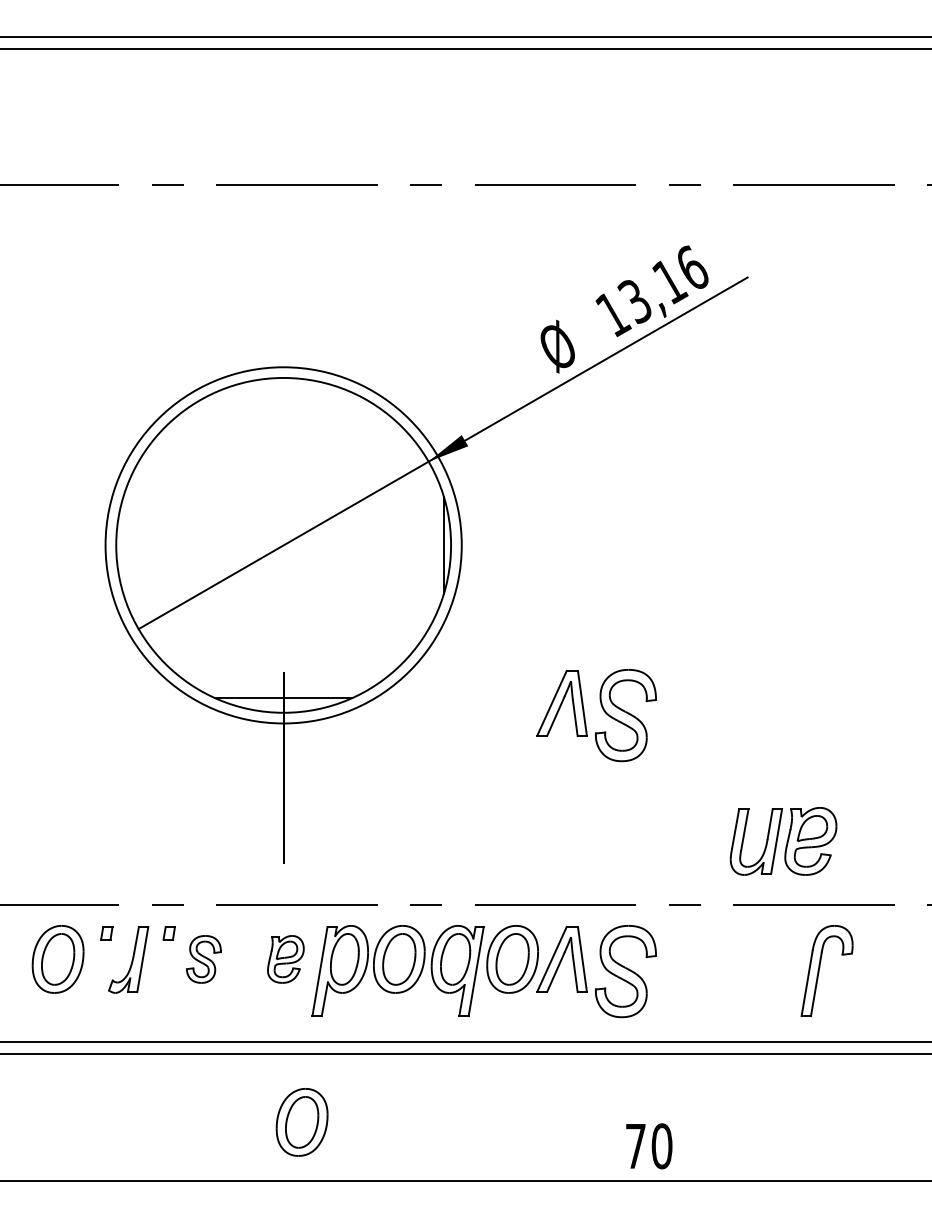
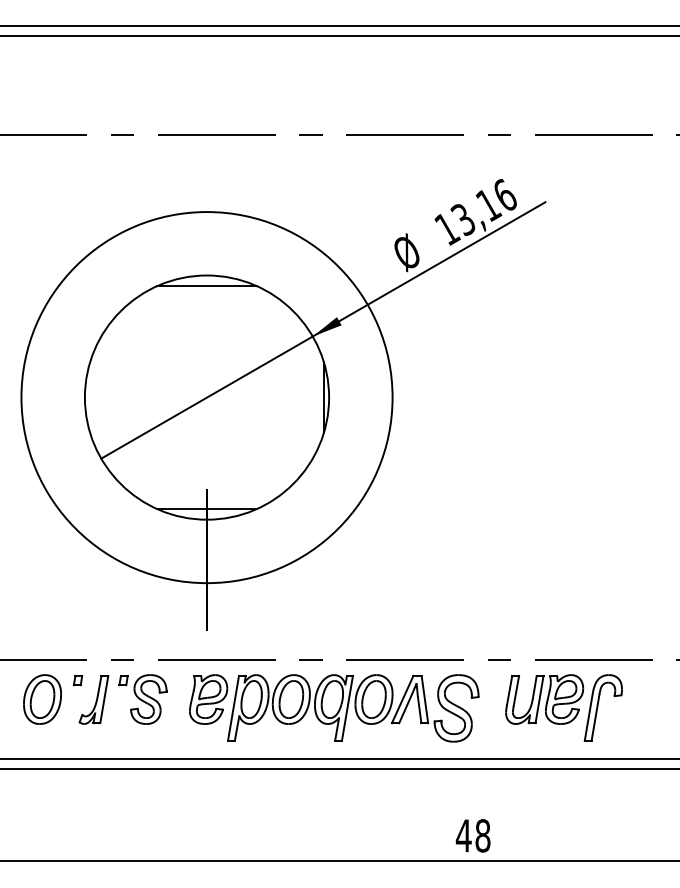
line: (283, 392) -> (206, 286), added
circle: (283, 544) -> (206, 396), size x1.43
part: (603, 711) -> (440, 518), removed
part: (783, 841) -> (544, 699), moved
part: (203, 959) -> (148, 699), size x1.43
part: (285, 959) -> (208, 699), size x1.43
part: (301, 1122) -> (220, 818), removed
text: (648, 1146) -> (473, 835), 70 -> 48

